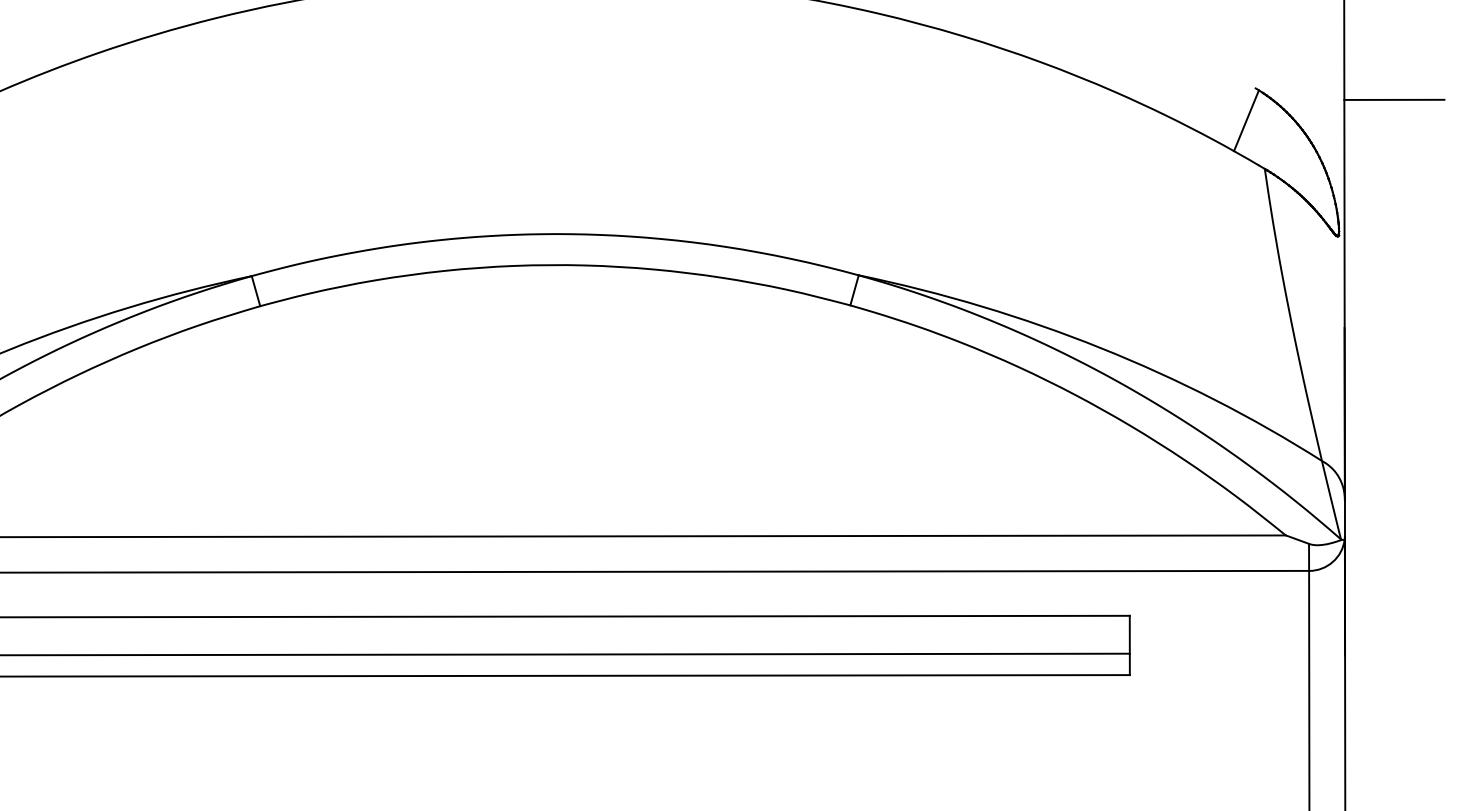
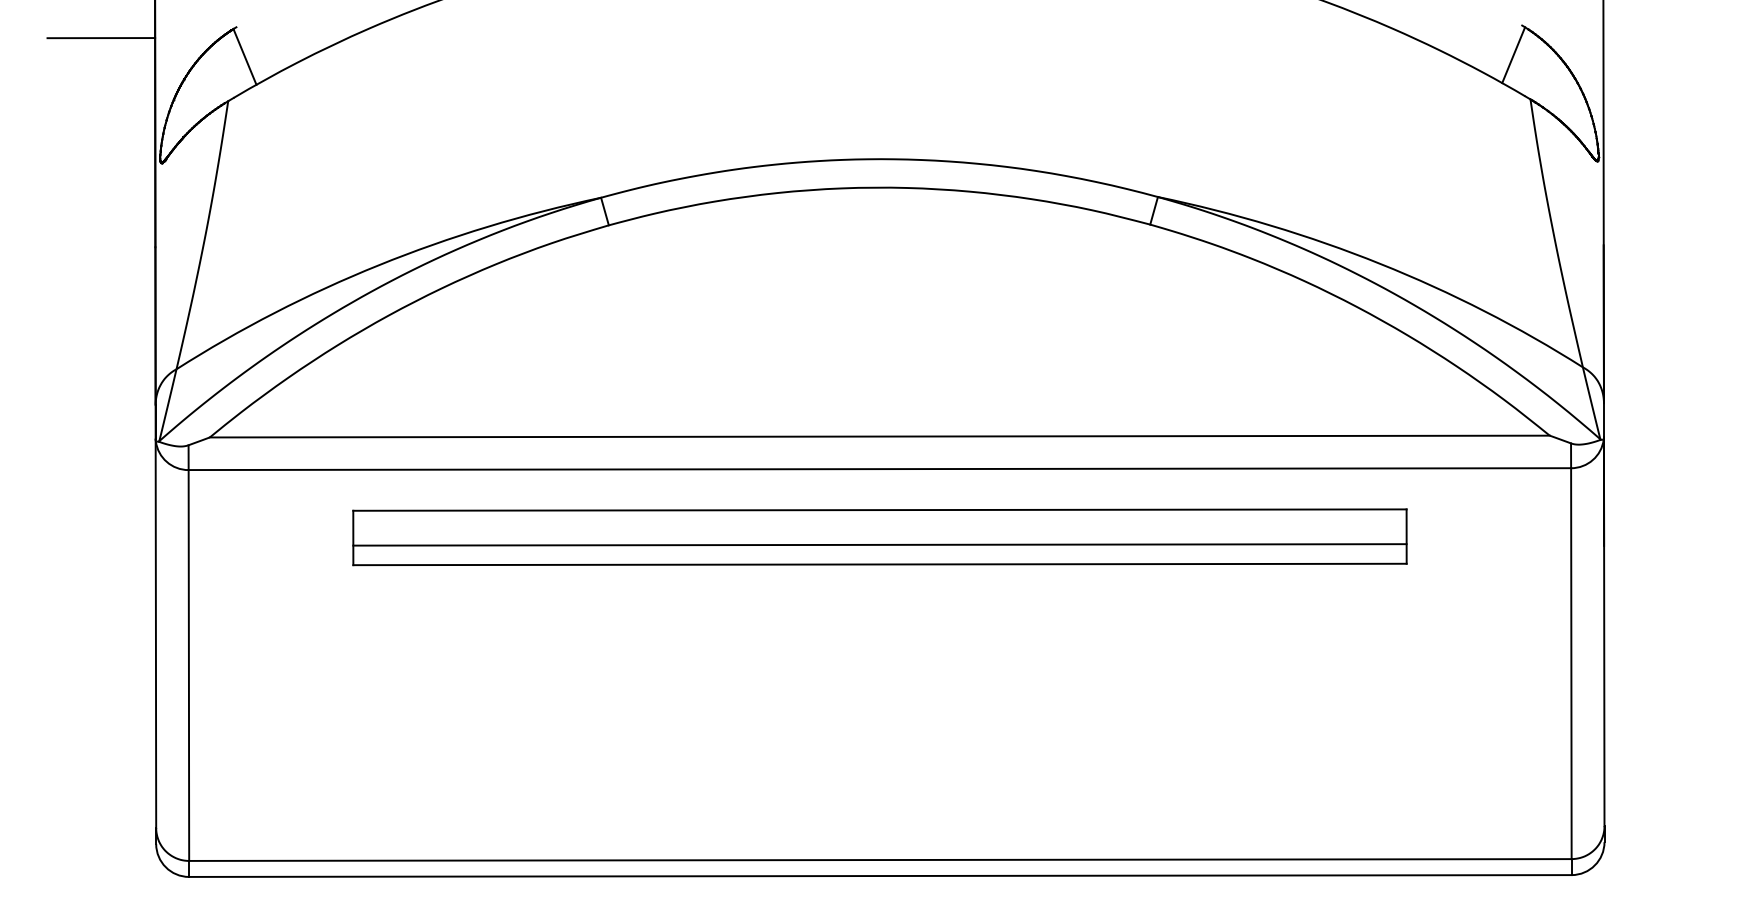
line: (1394, 100) -> (1649, 36), removed

